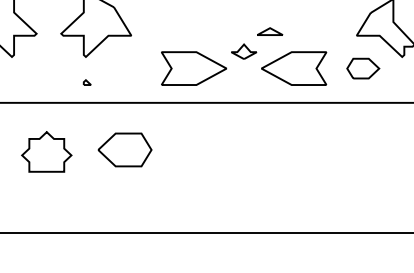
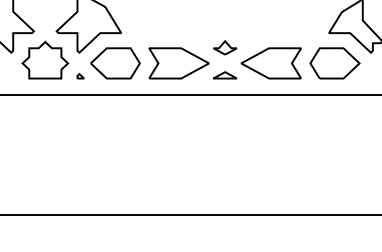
part: (270, 31) -> (225, 75), moved
part: (362, 68) -> (334, 63), size x1.67
part: (125, 150) -> (115, 63), moved
part: (46, 151) -> (45, 59), moved

